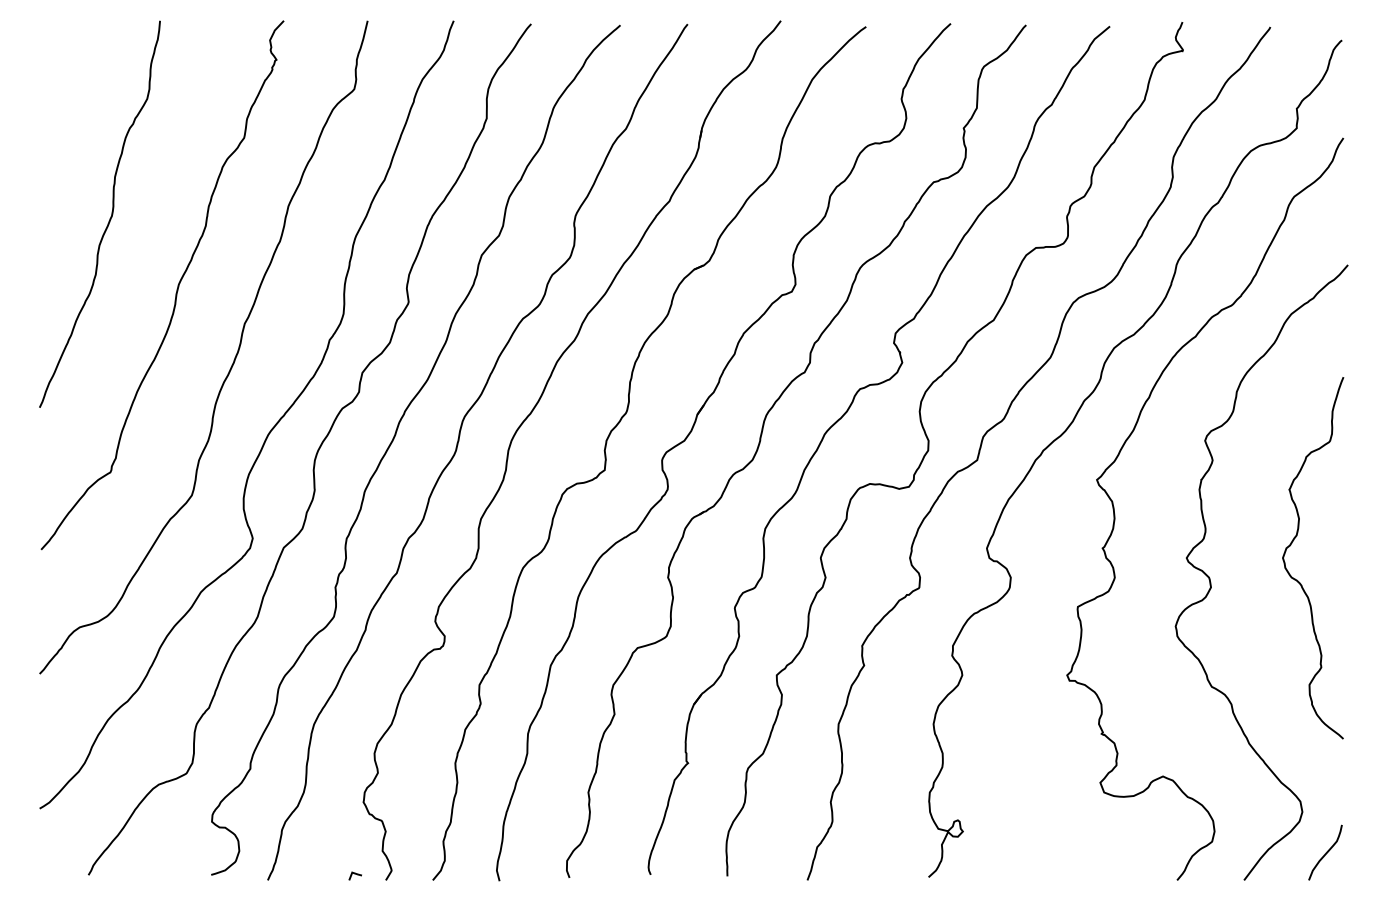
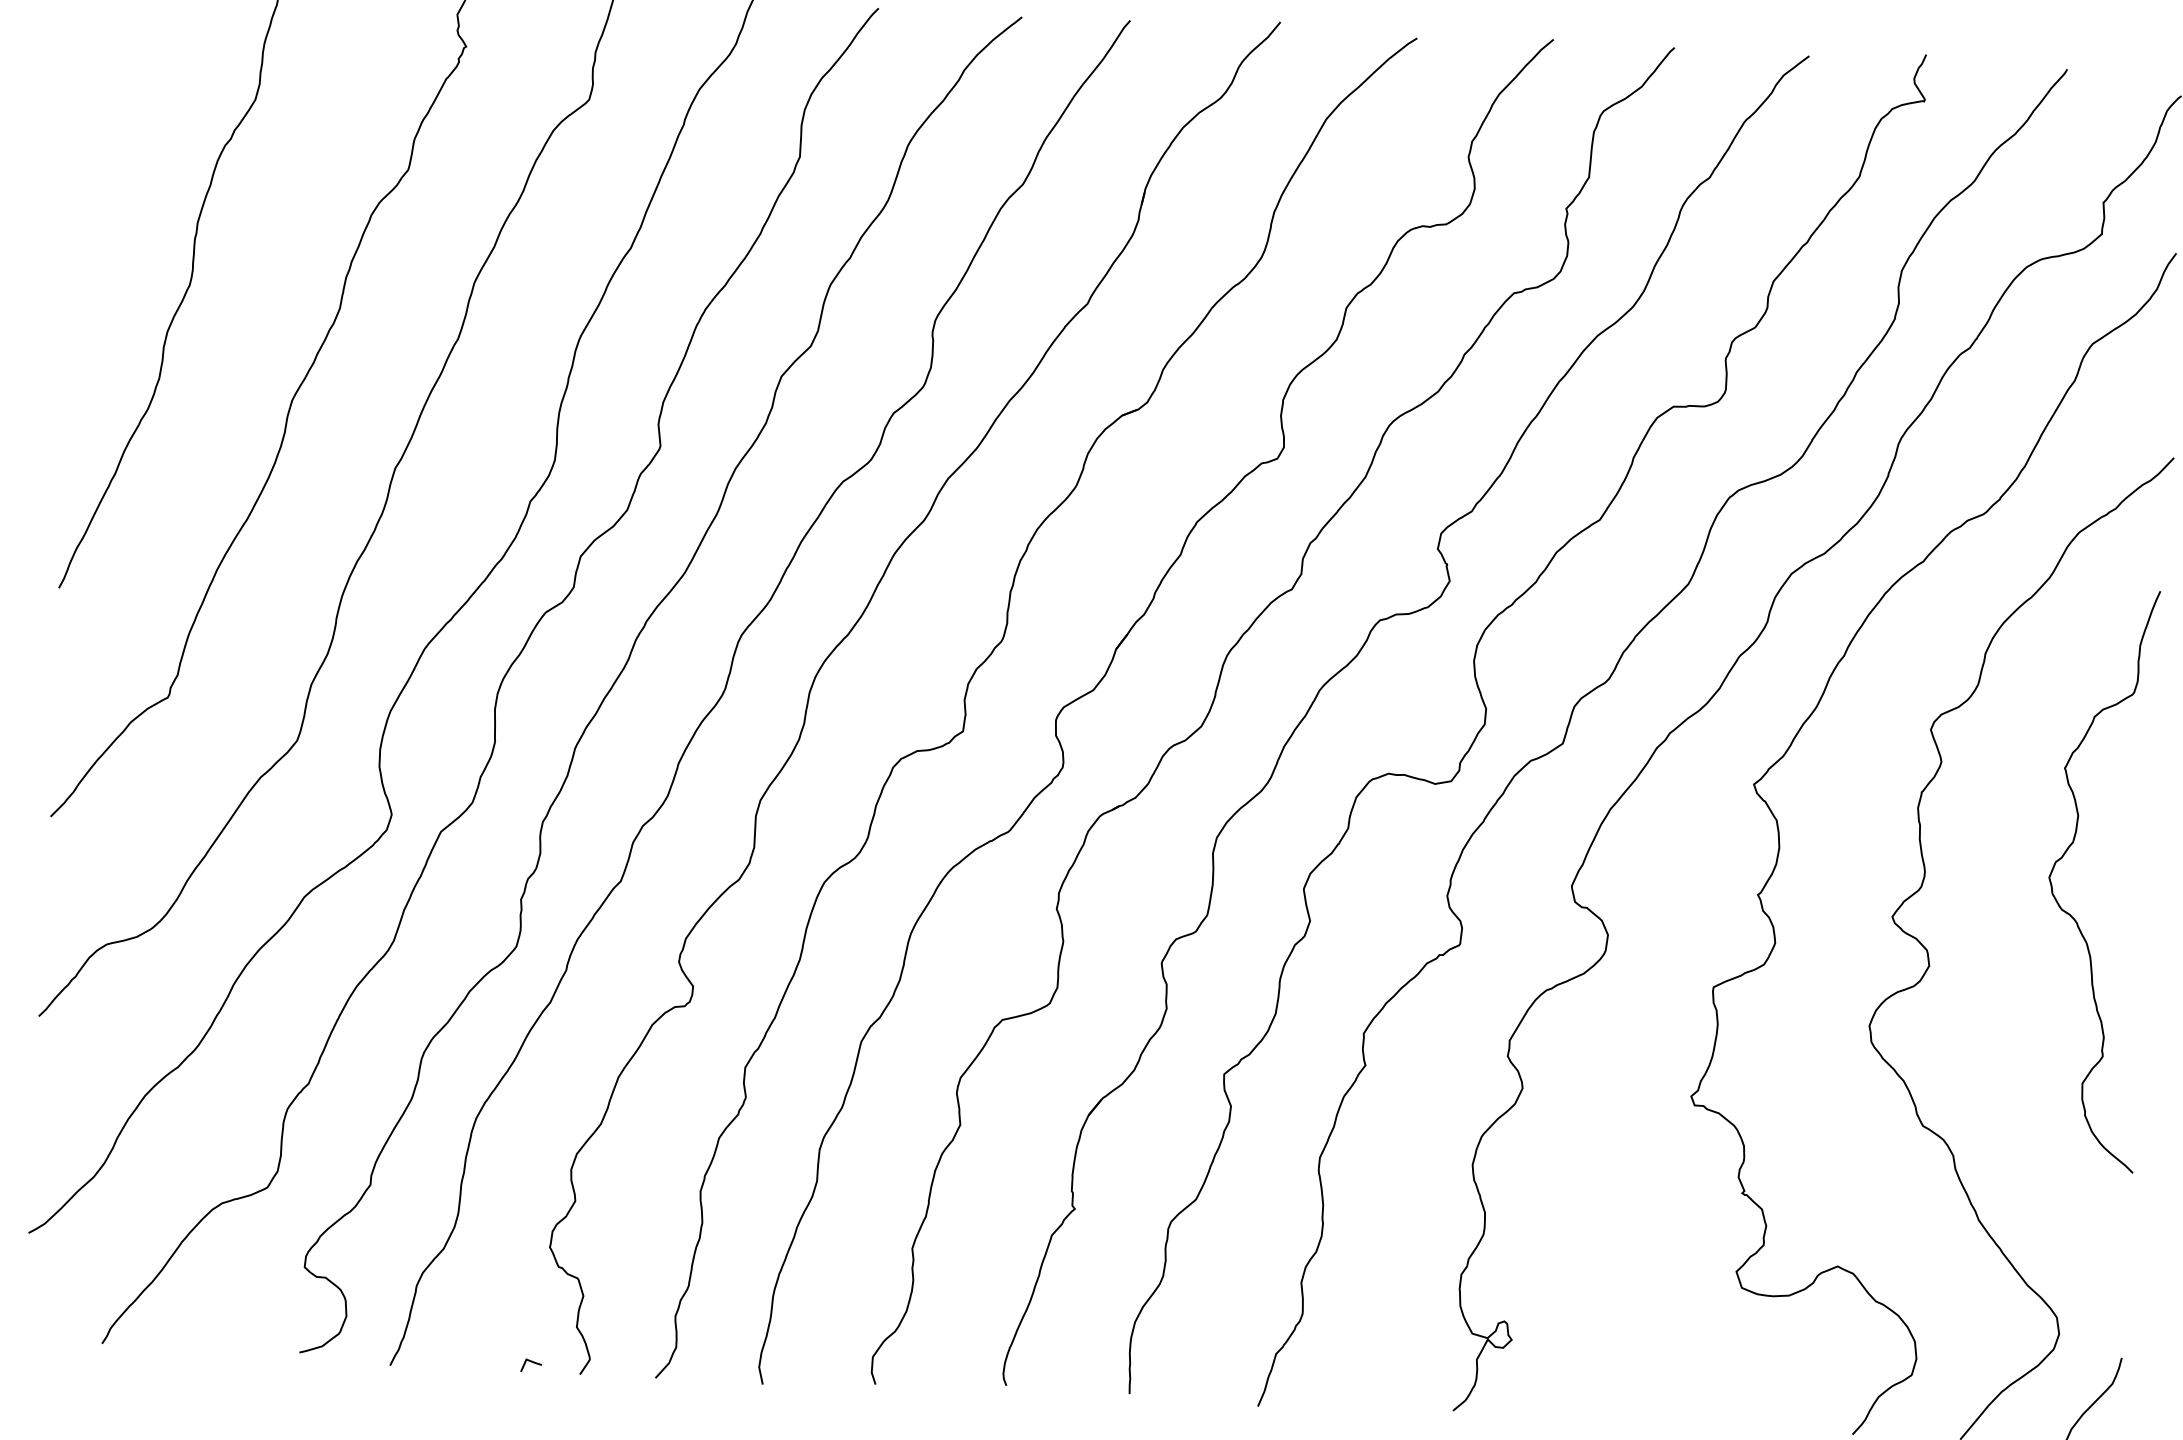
curve: (1291, 545) -> (2064, 858), moved

